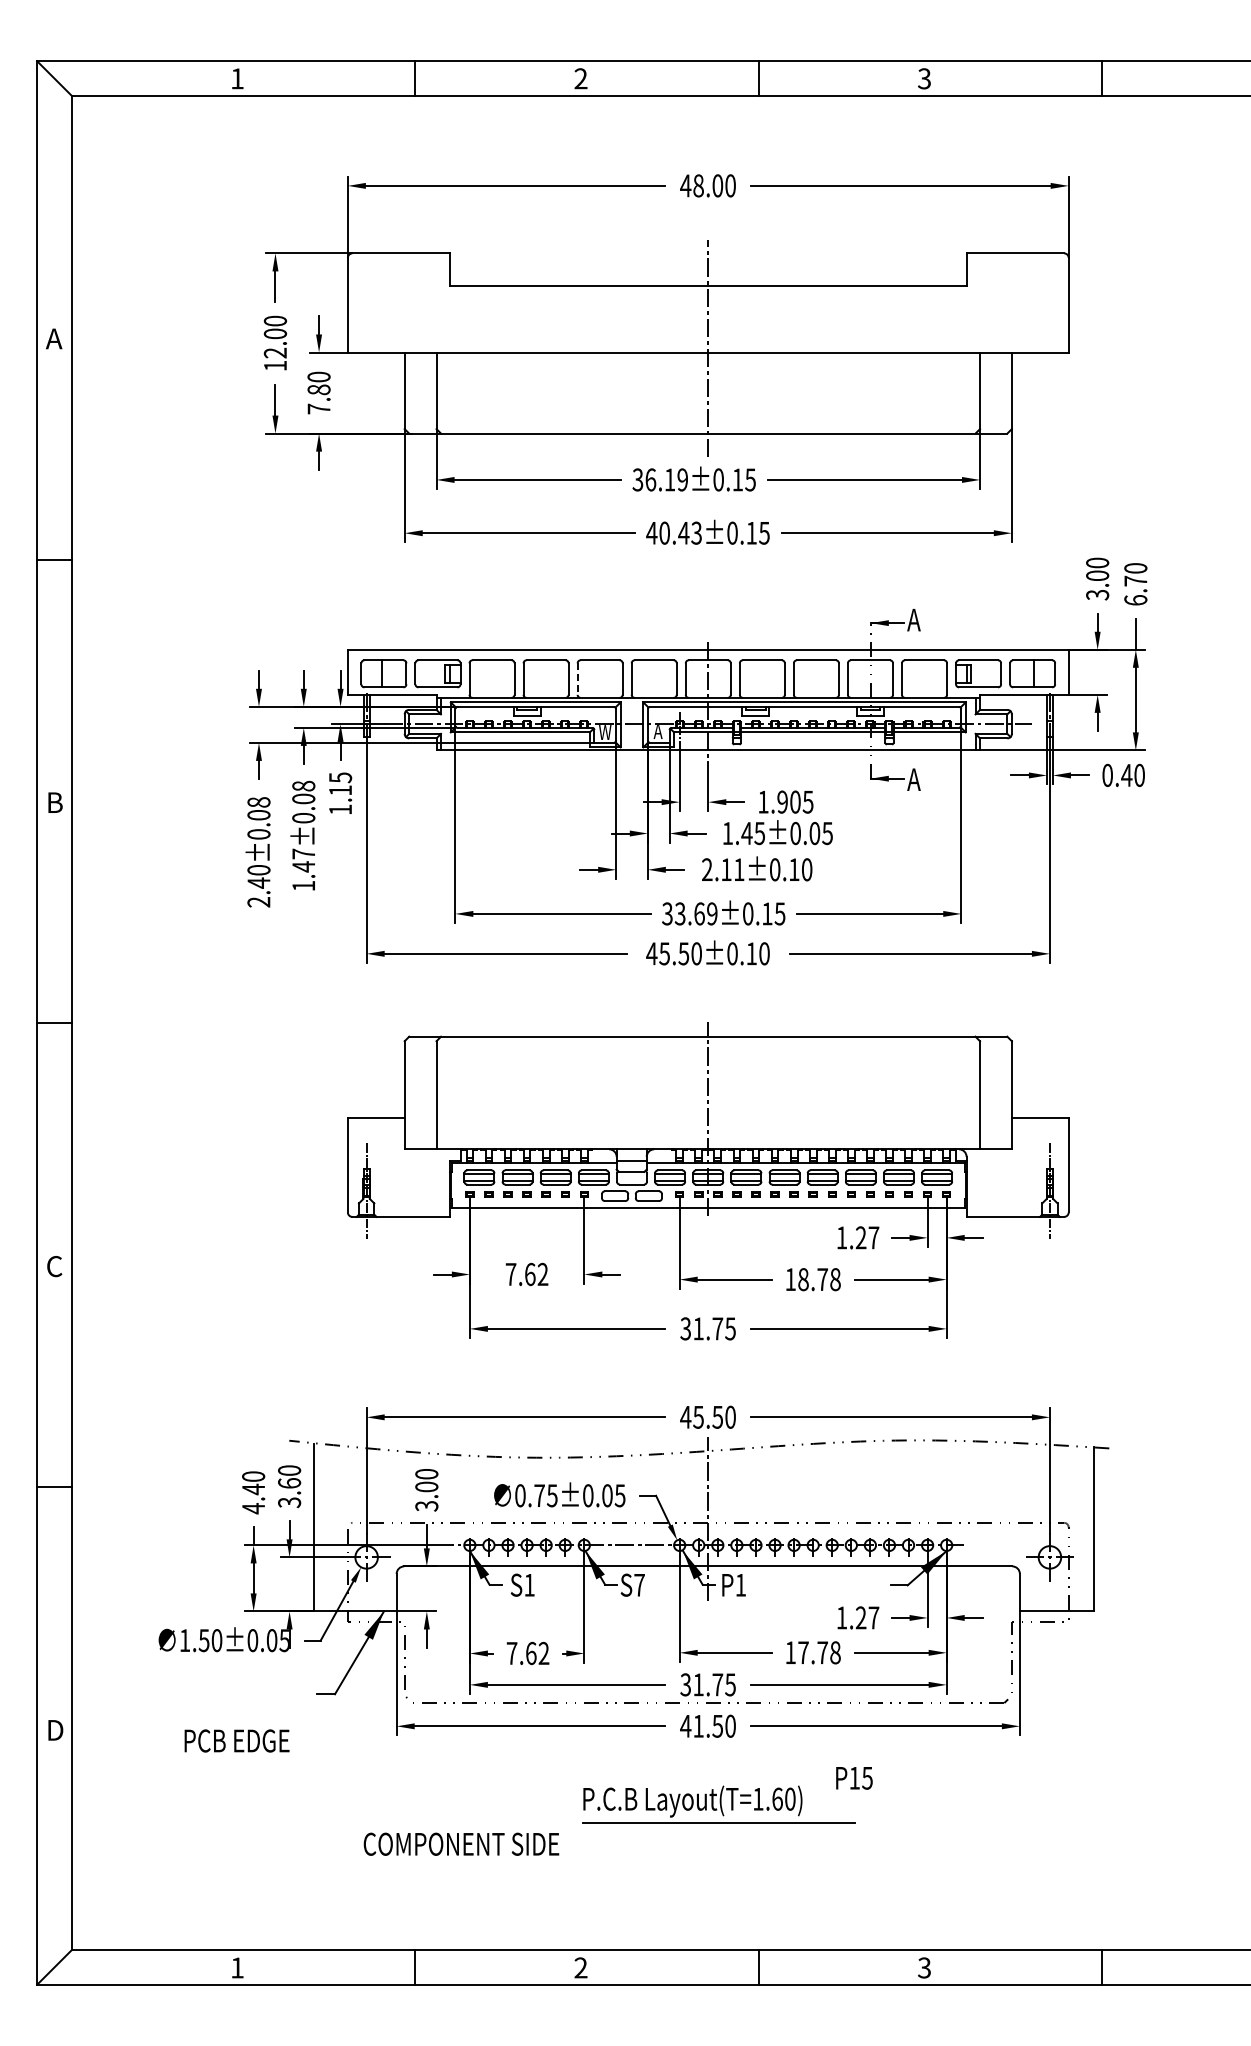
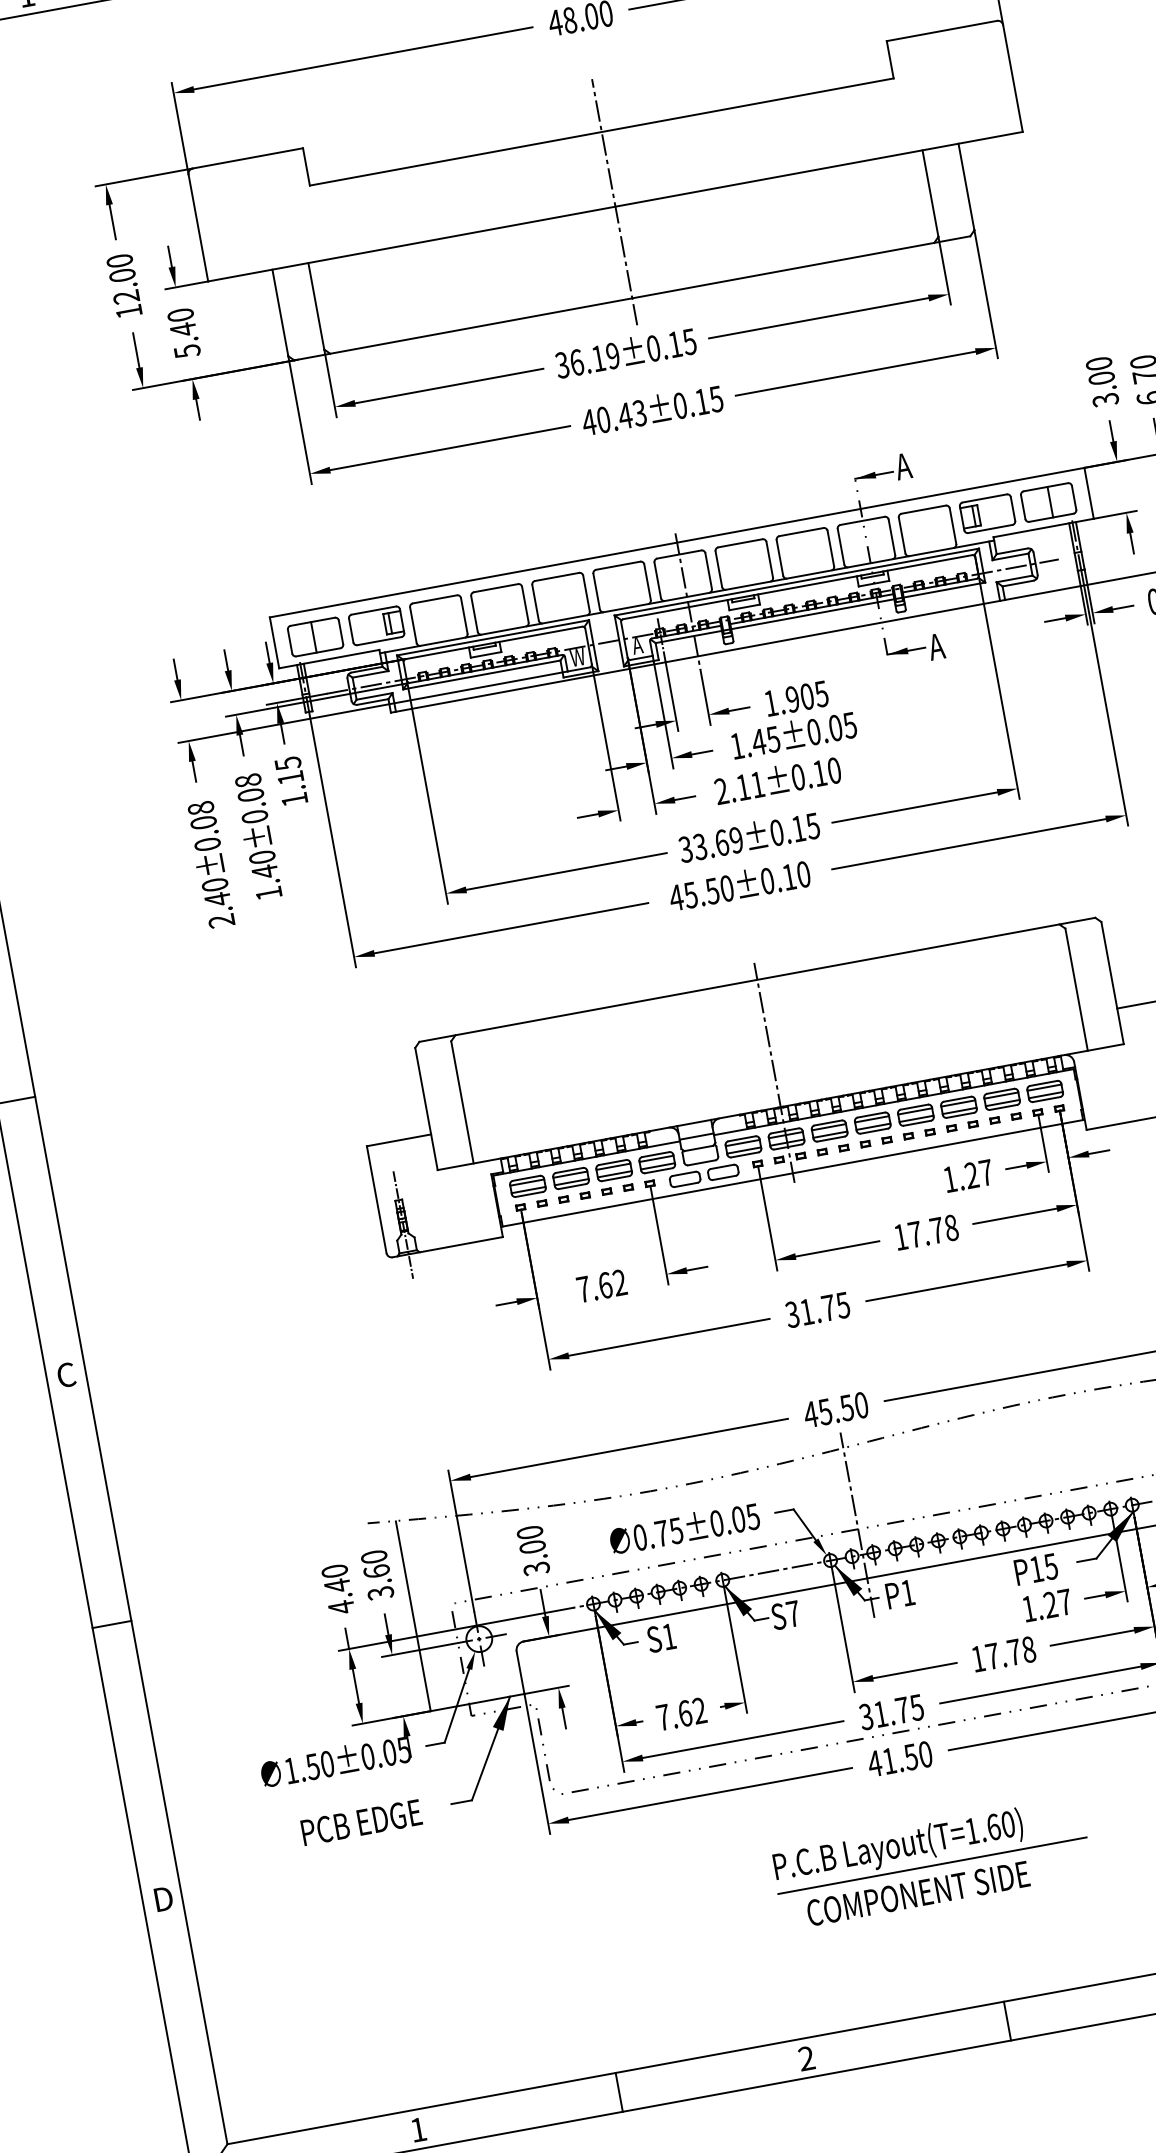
text: (318, 399) -> (184, 340), 7.80 -> 5.40
line: (577, 679) -> (535, 603), dashed -> solid
text: (303, 853) -> (261, 856), 1.47±0.08 -> 1.40±0.08
text: (803, 1279) -> (915, 1234), 18.78 -> 17.78
text: (236, 1740) -> (360, 1822), moved
text: (854, 1778) -> (1036, 1569), moved
text: (461, 1843) -> (918, 1892), moved

